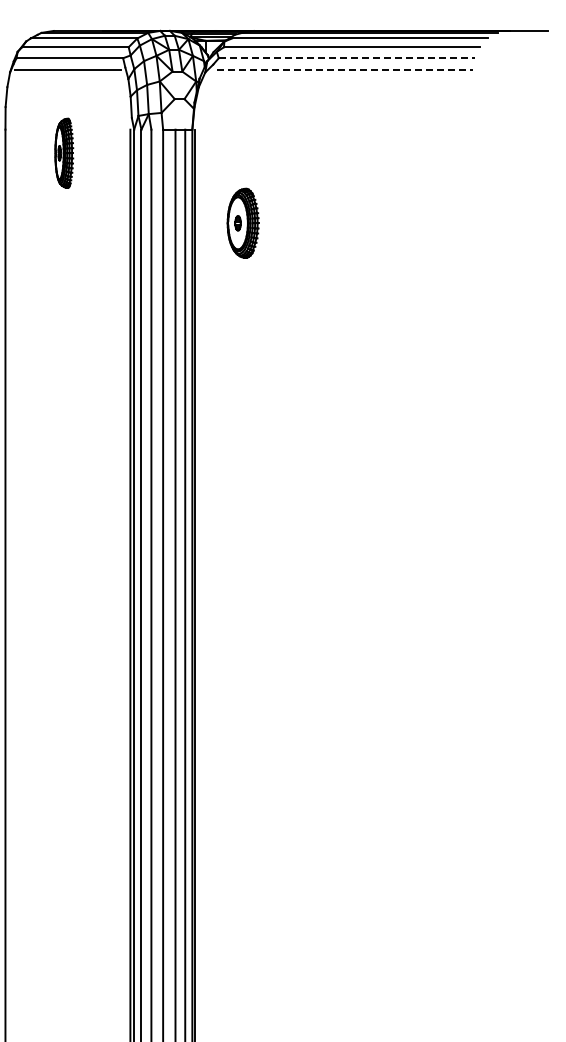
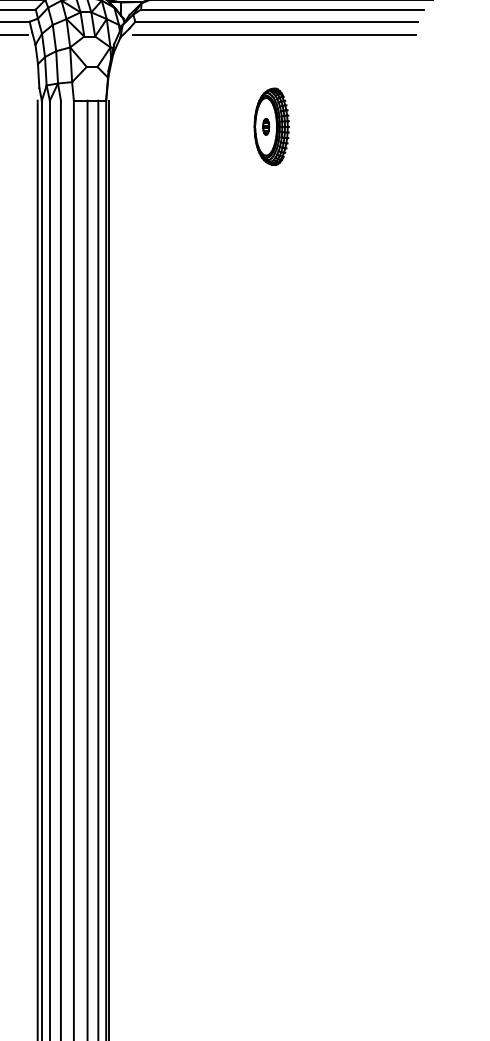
line: (346, 58) -> (276, 22), dashed -> solid
line: (344, 70) -> (274, 35), dashed -> solid
part: (242, 222) -> (271, 125), moved

